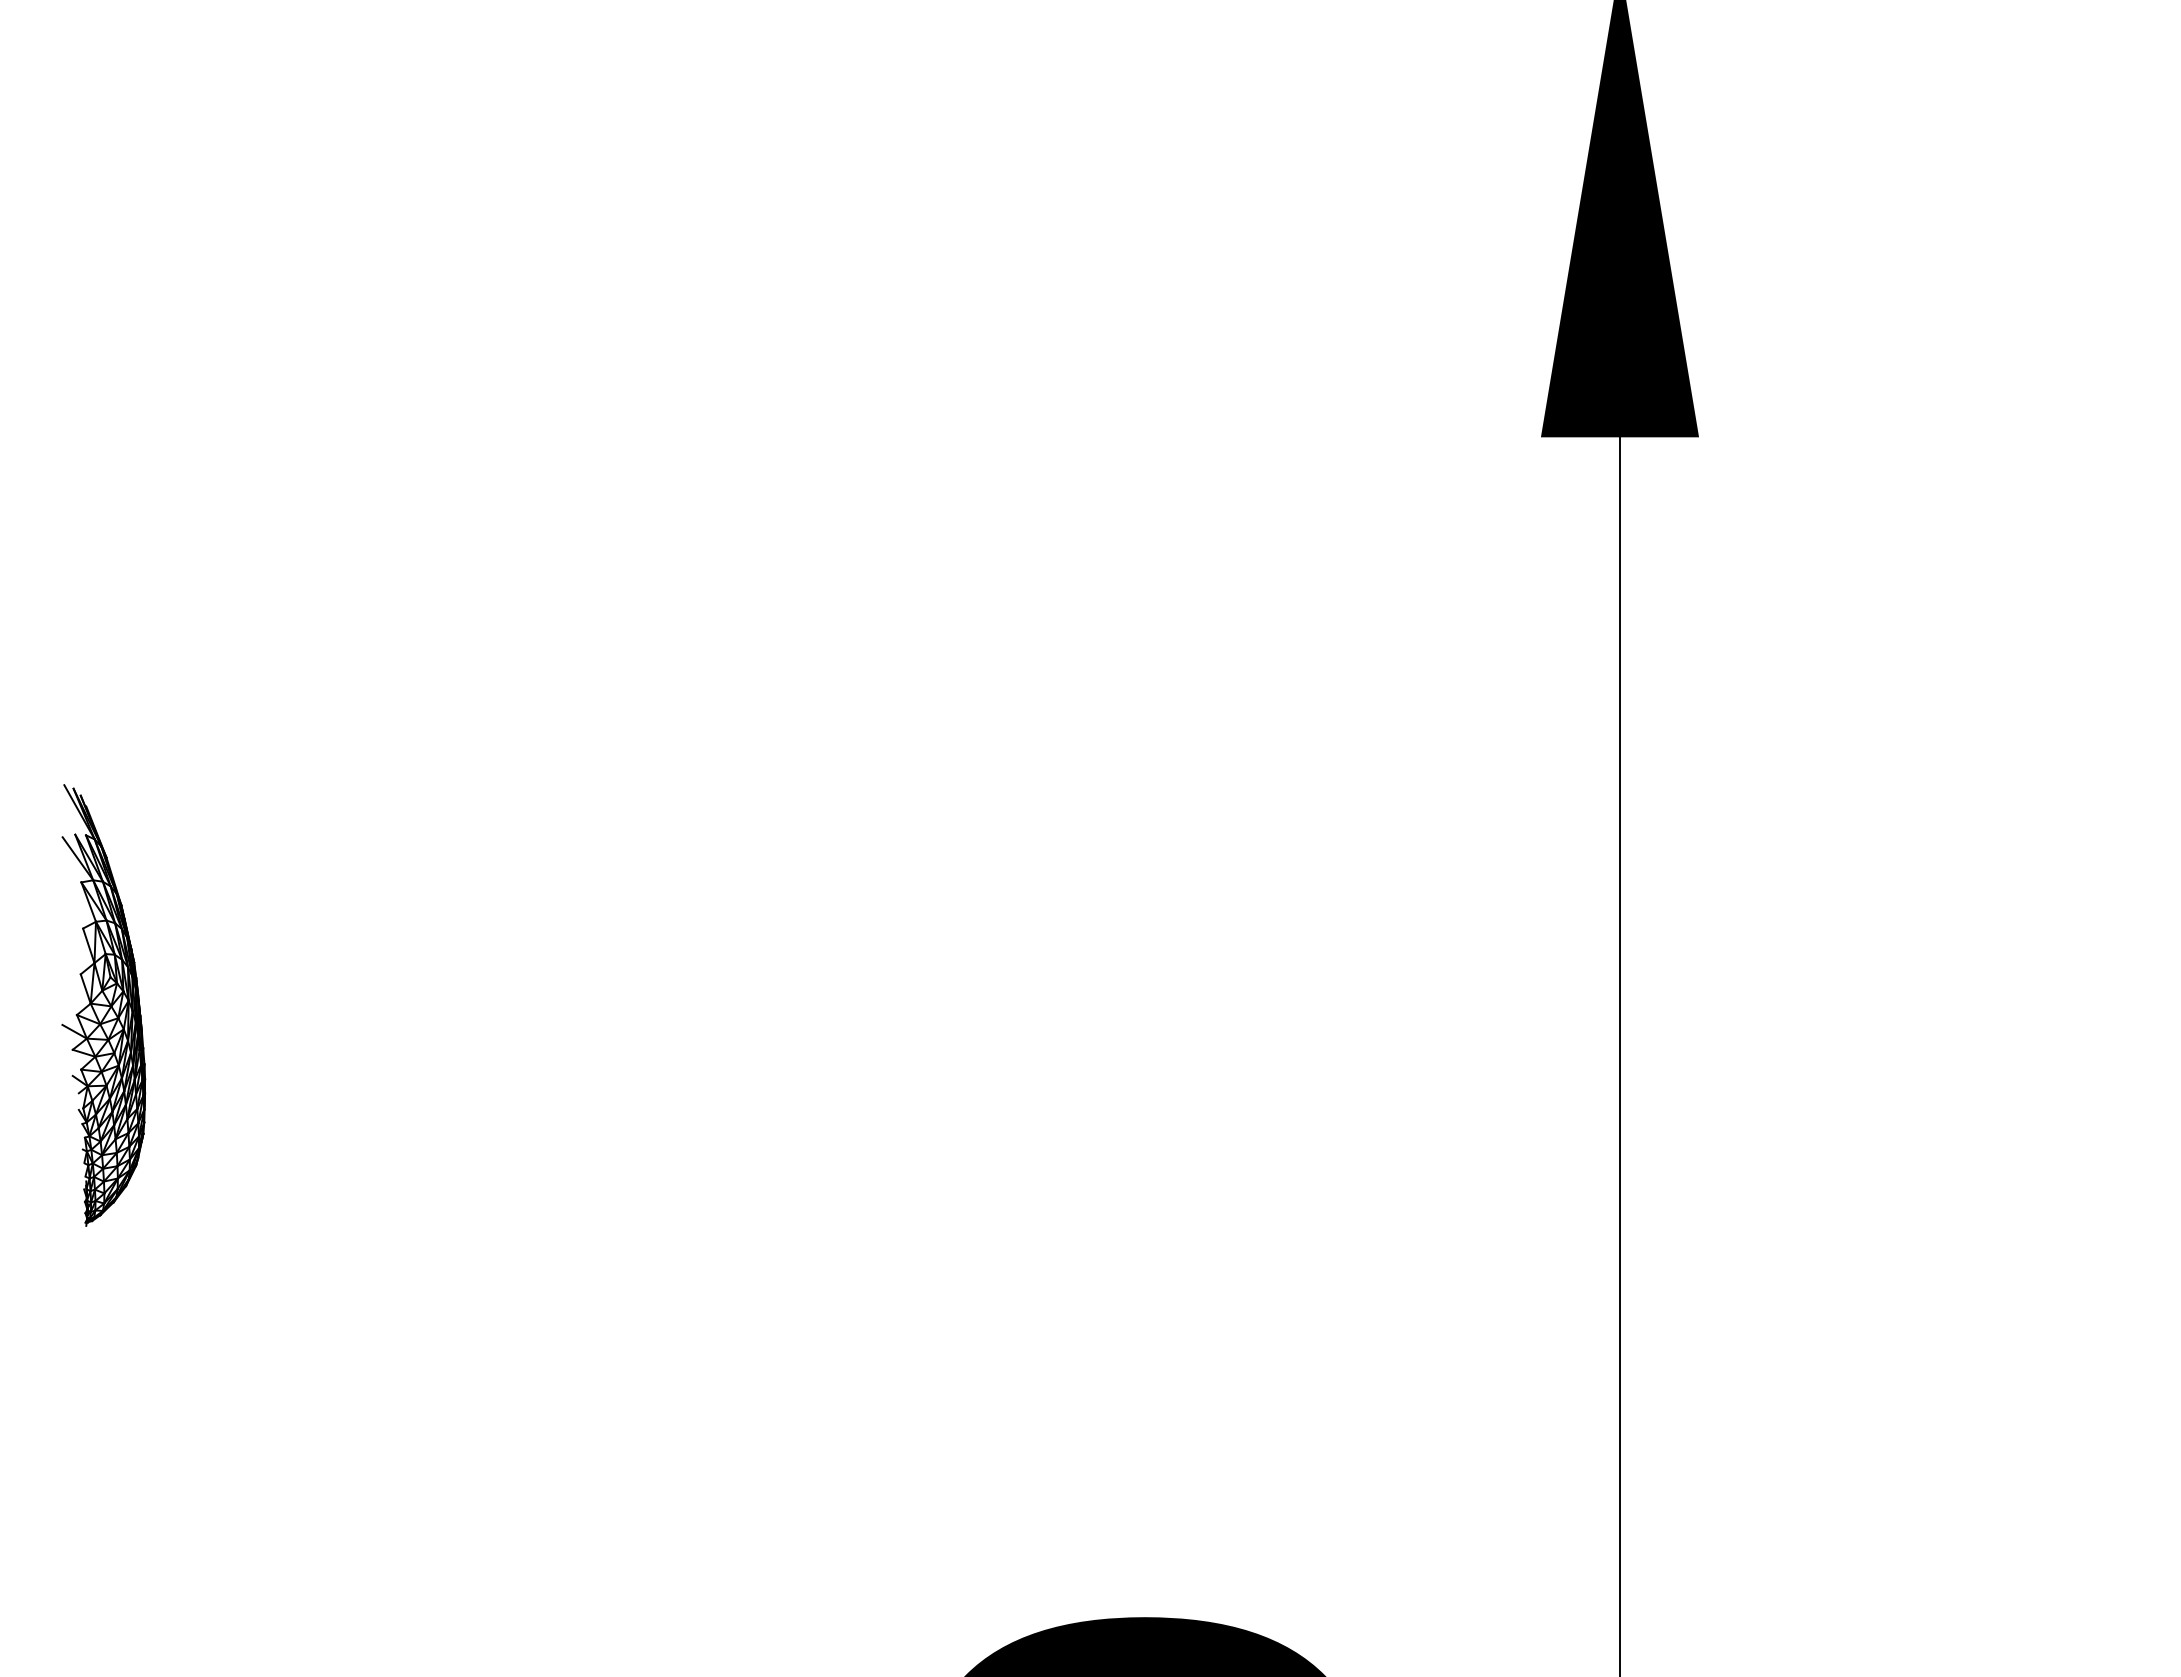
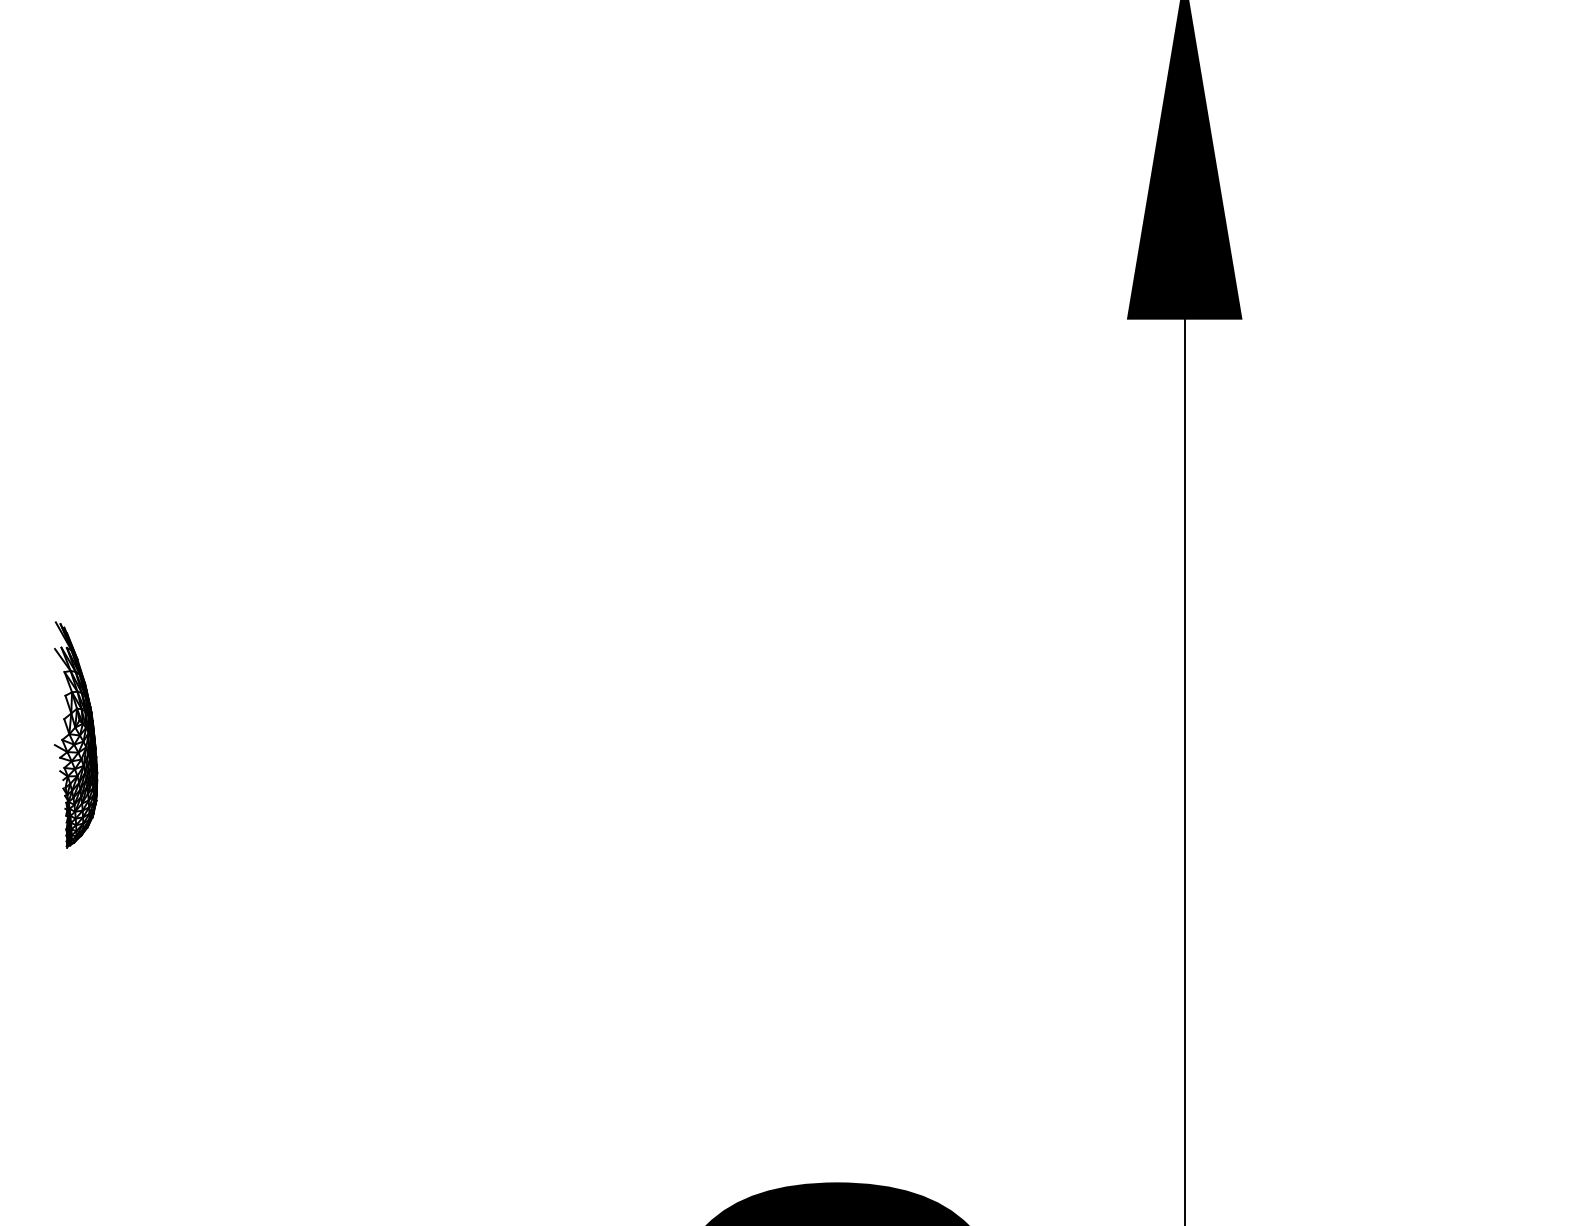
part: (103, 1005) -> (75, 735), size x0.7

